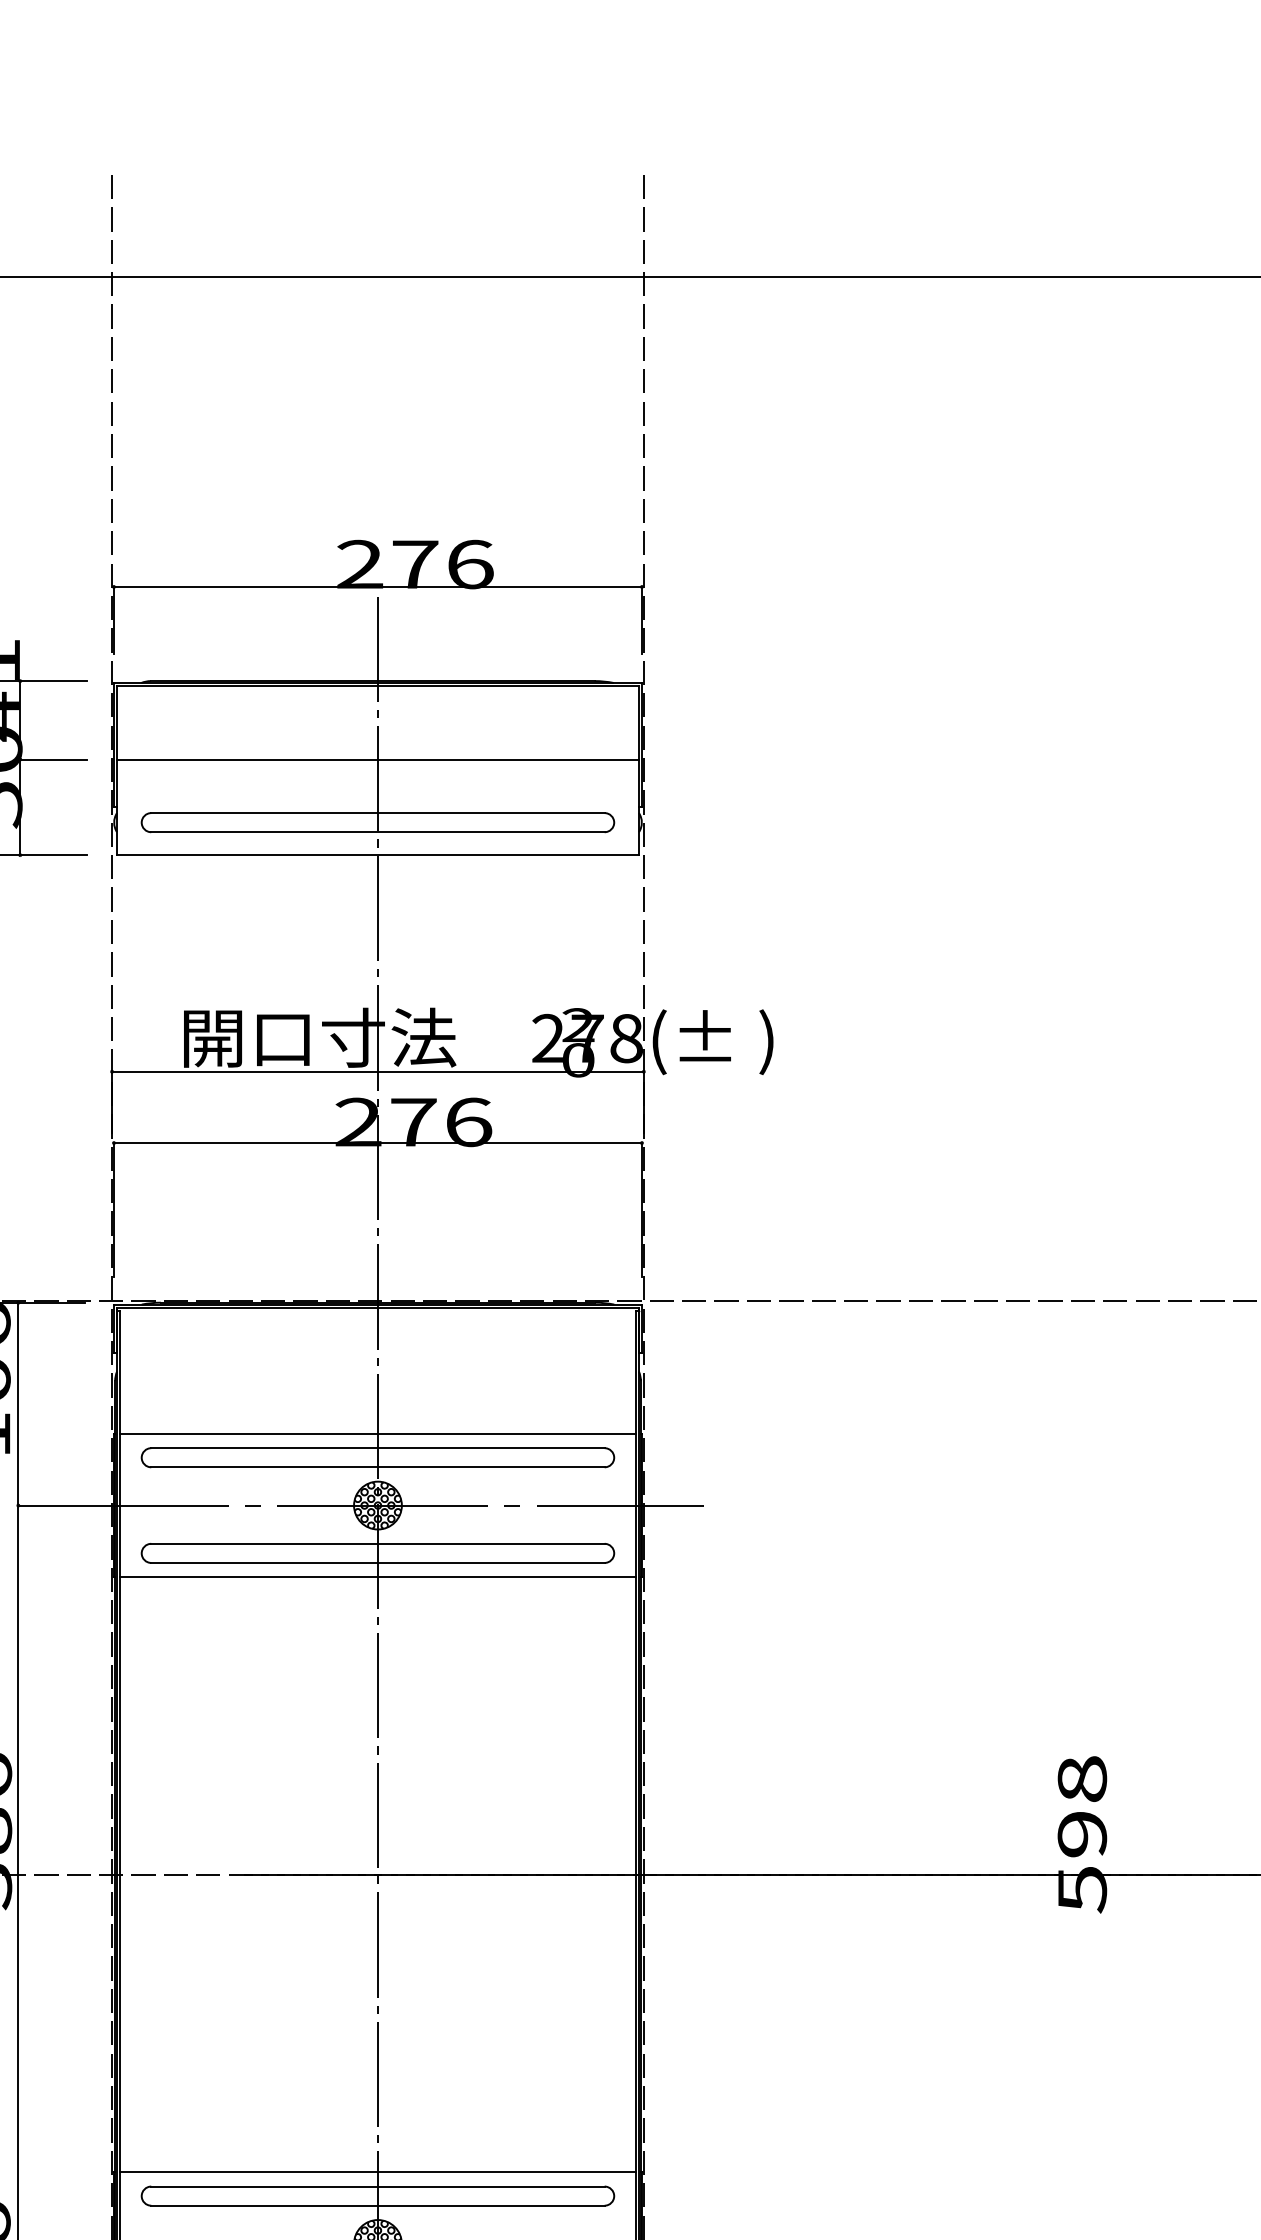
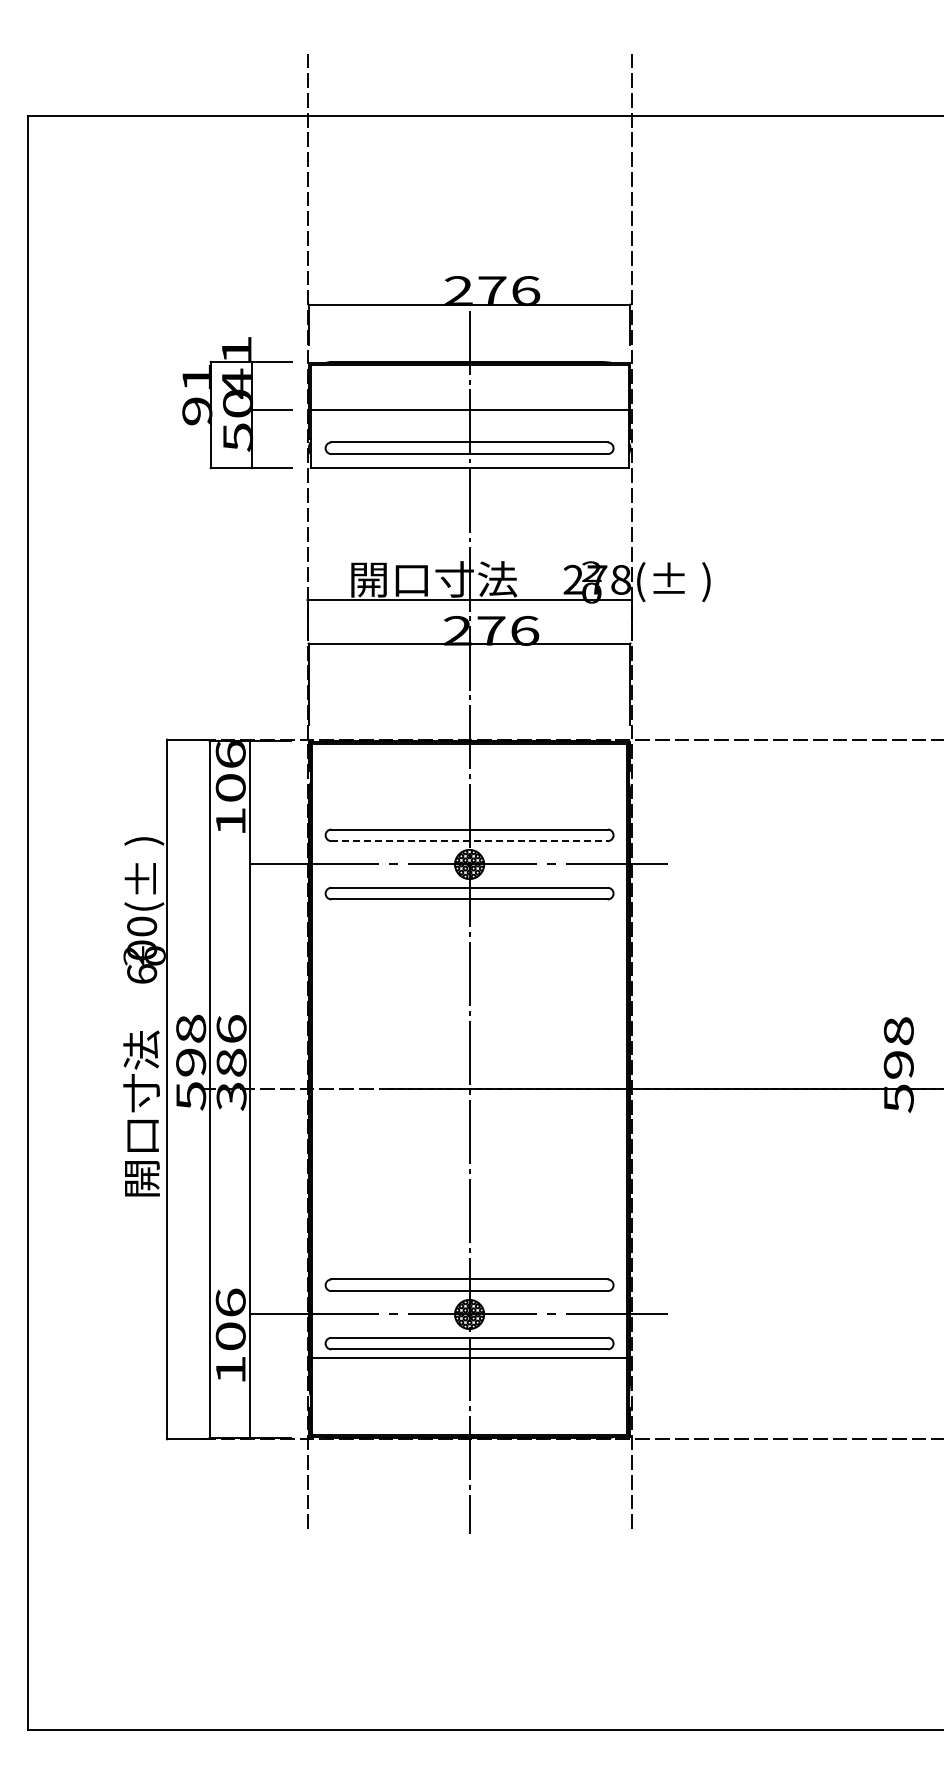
line: (377, 1433) -> (469, 820), removed
line: (379, 1467) -> (470, 841), solid -> dashed
line: (377, 1577) -> (469, 908), removed
line: (377, 2171) -> (469, 1270), removed

